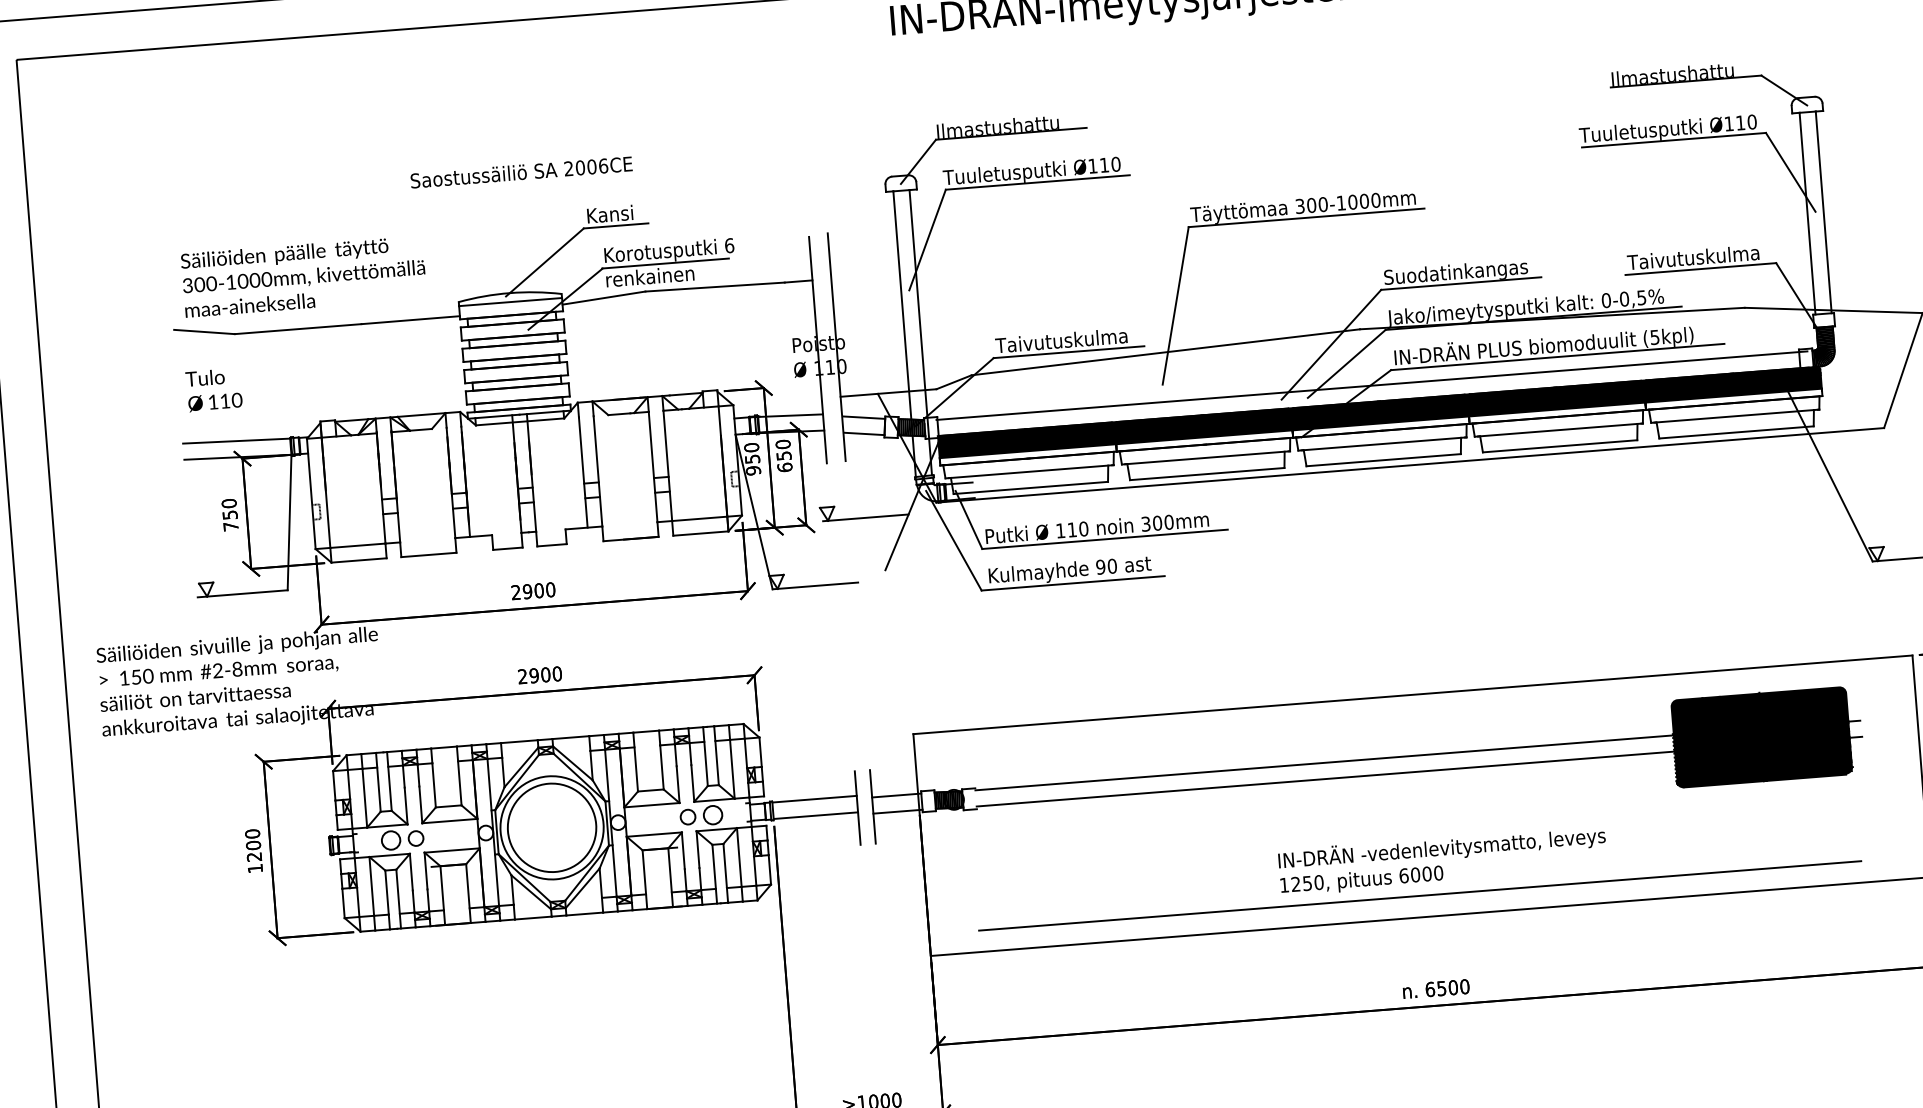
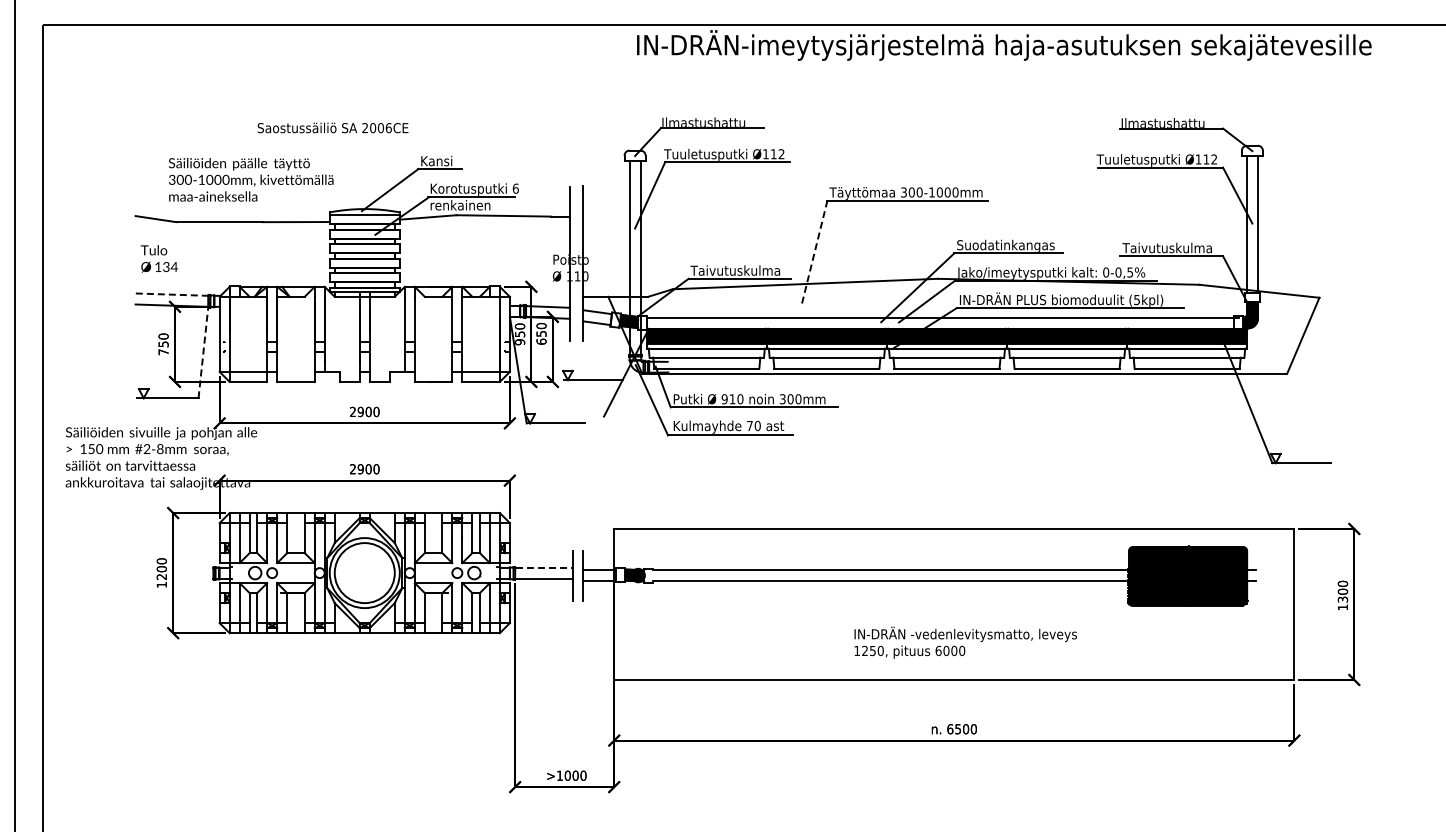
text: (1752, 122) -> (1214, 159), Ø110 -> Ø112
text: (1115, 164) -> (781, 154), Ø110 -> Ø112
text: (520, 171) -> (332, 127), moved
text: (304, 275) -> (251, 179), moved
line: (1175, 306) -> (814, 253), solid -> dashed
text: (231, 401) -> (170, 267), 110 -> 134
line: (237, 440) -> (172, 294), solid -> dashed
line: (289, 522) -> (203, 352), solid -> dashed
text: (1060, 531) -> (724, 399), 110 -> 910
text: (1100, 566) -> (749, 425), 90 -> 70
line: (815, 798) -> (544, 567), solid -> dashed
line: (1420, 896) -> (948, 665), removed

